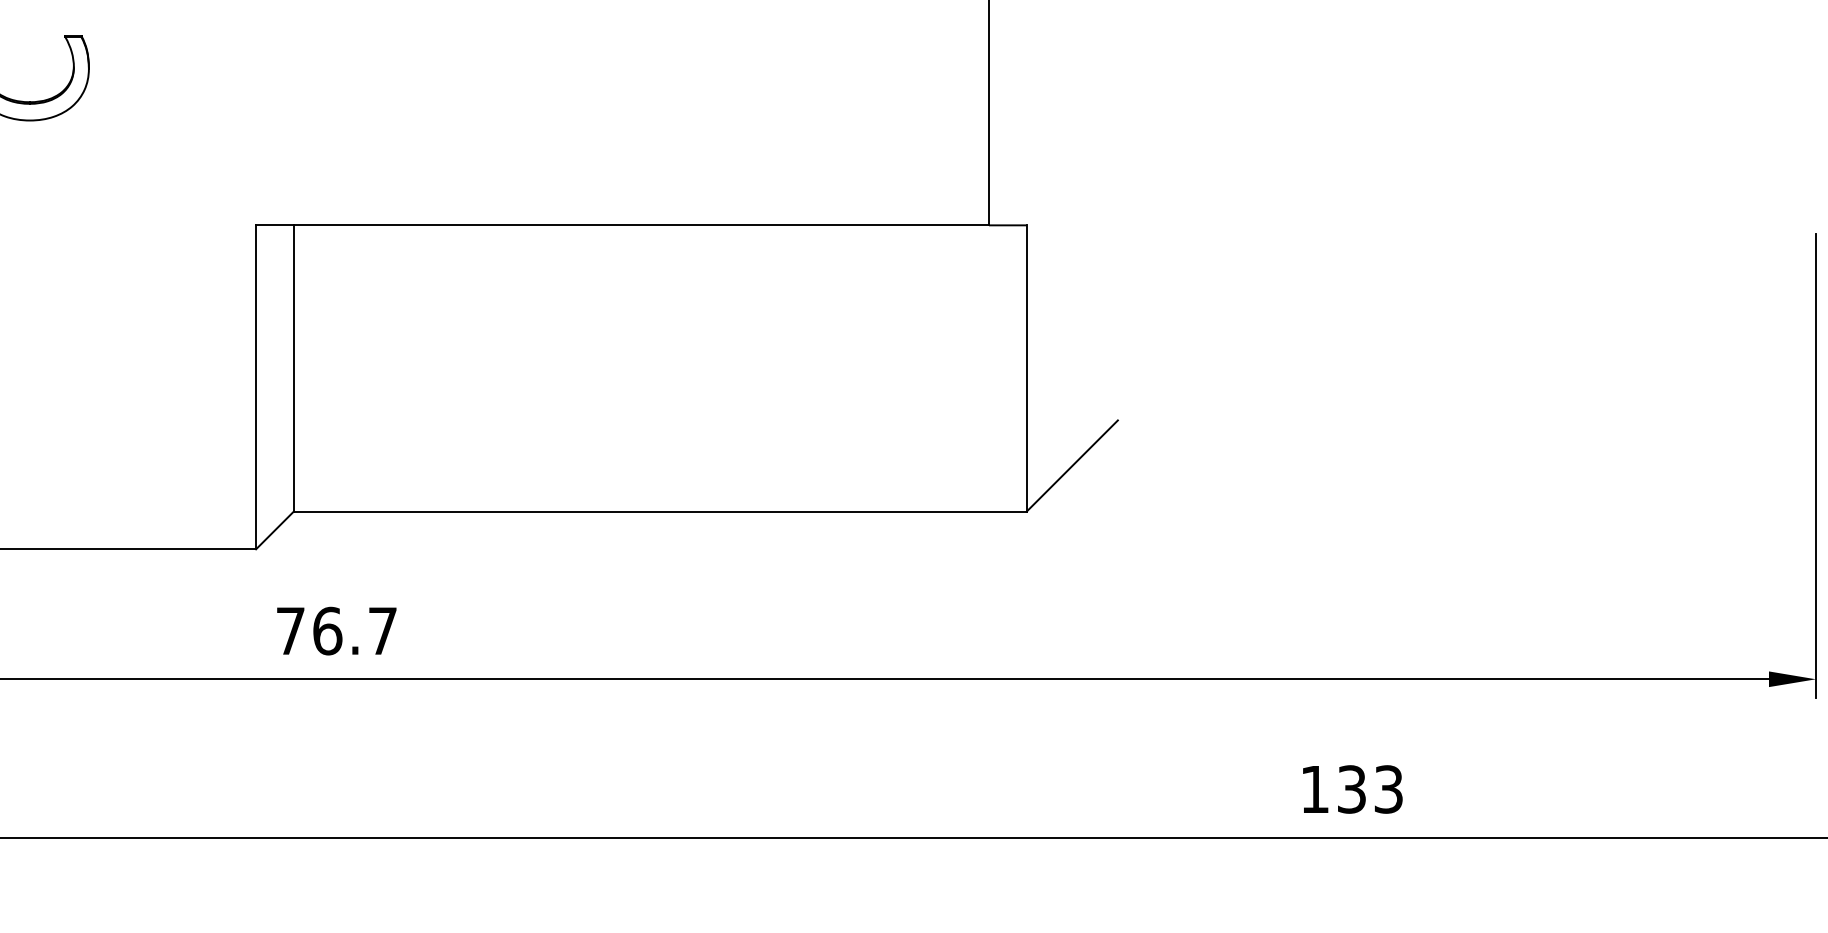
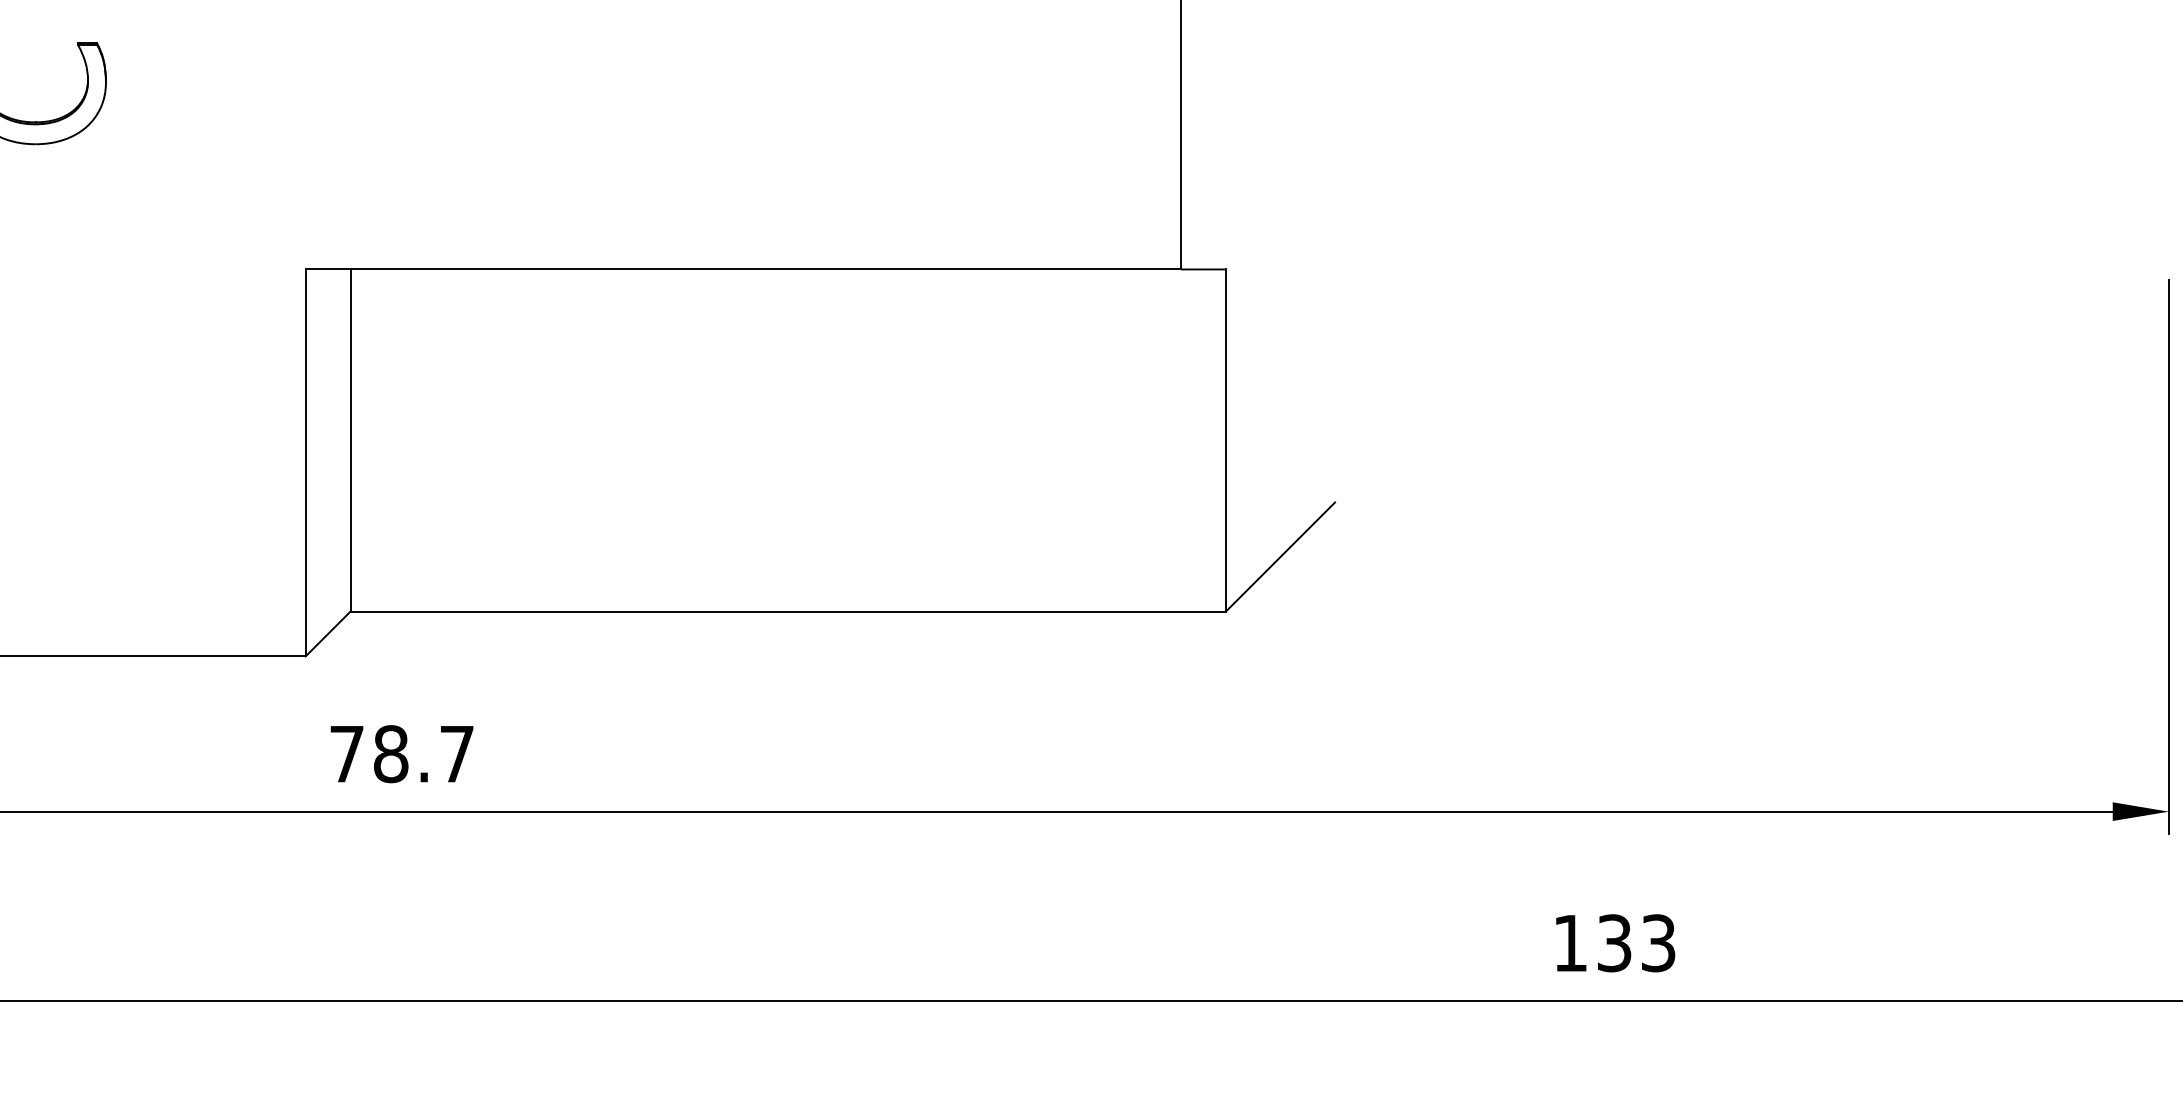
text: (327, 631) -> (391, 754), 76.7 -> 78.7

